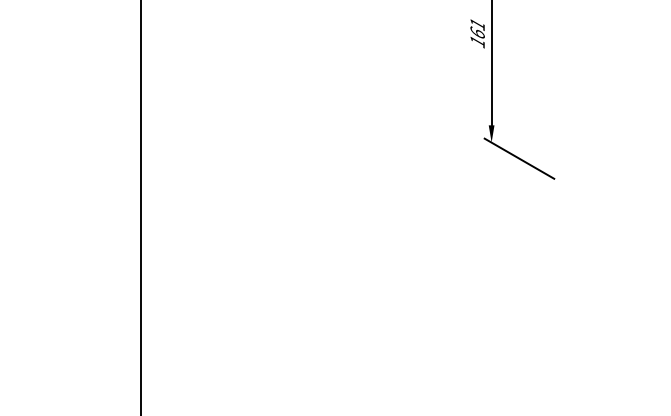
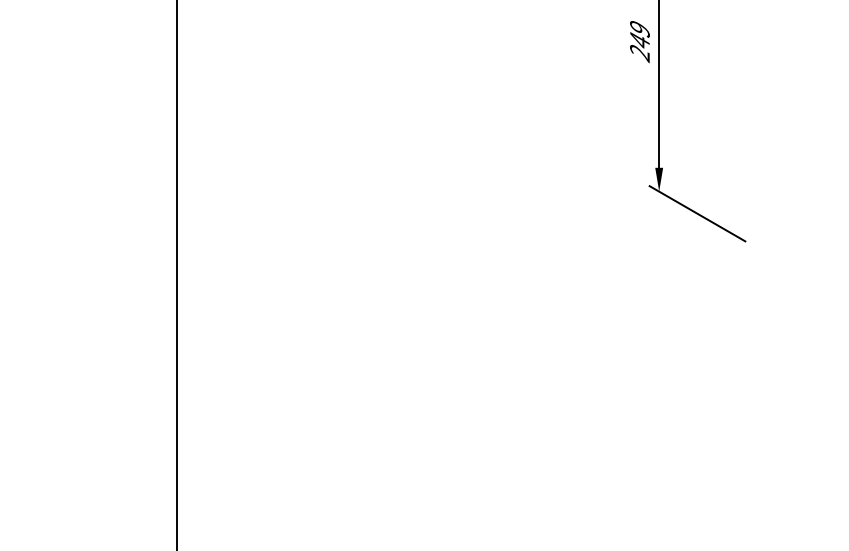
text: (477, 33) -> (639, 41), 161 -> 249

